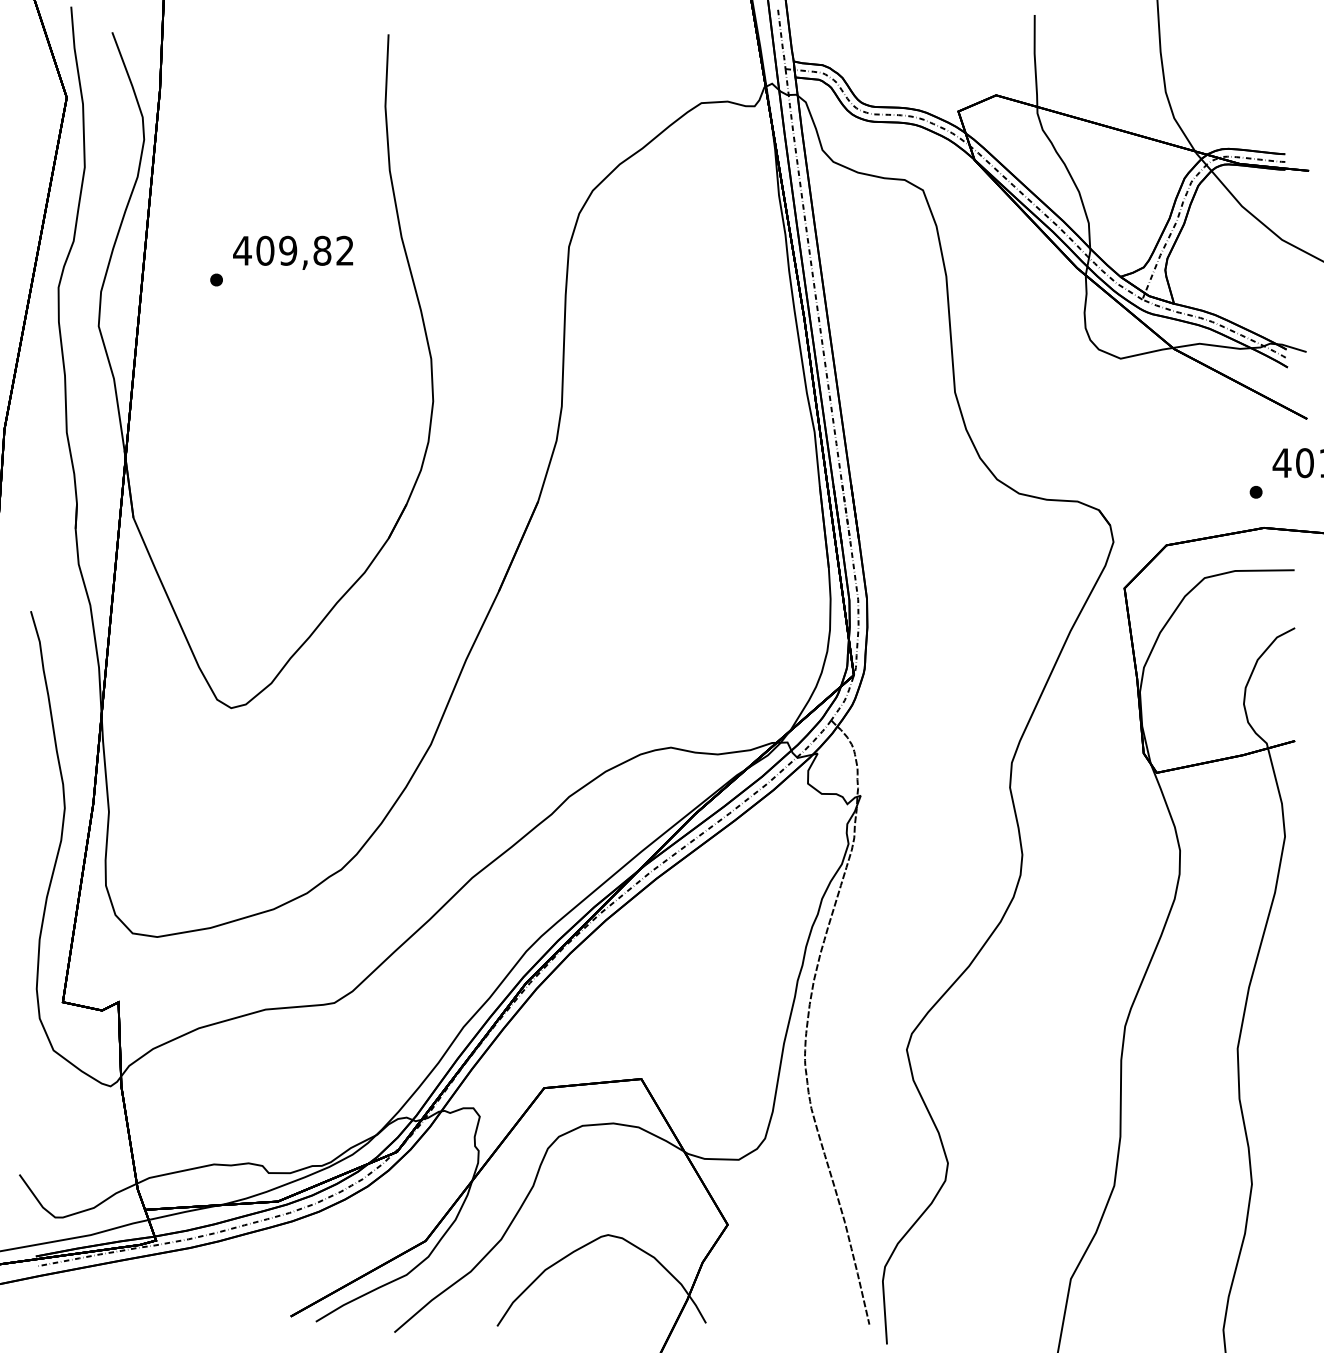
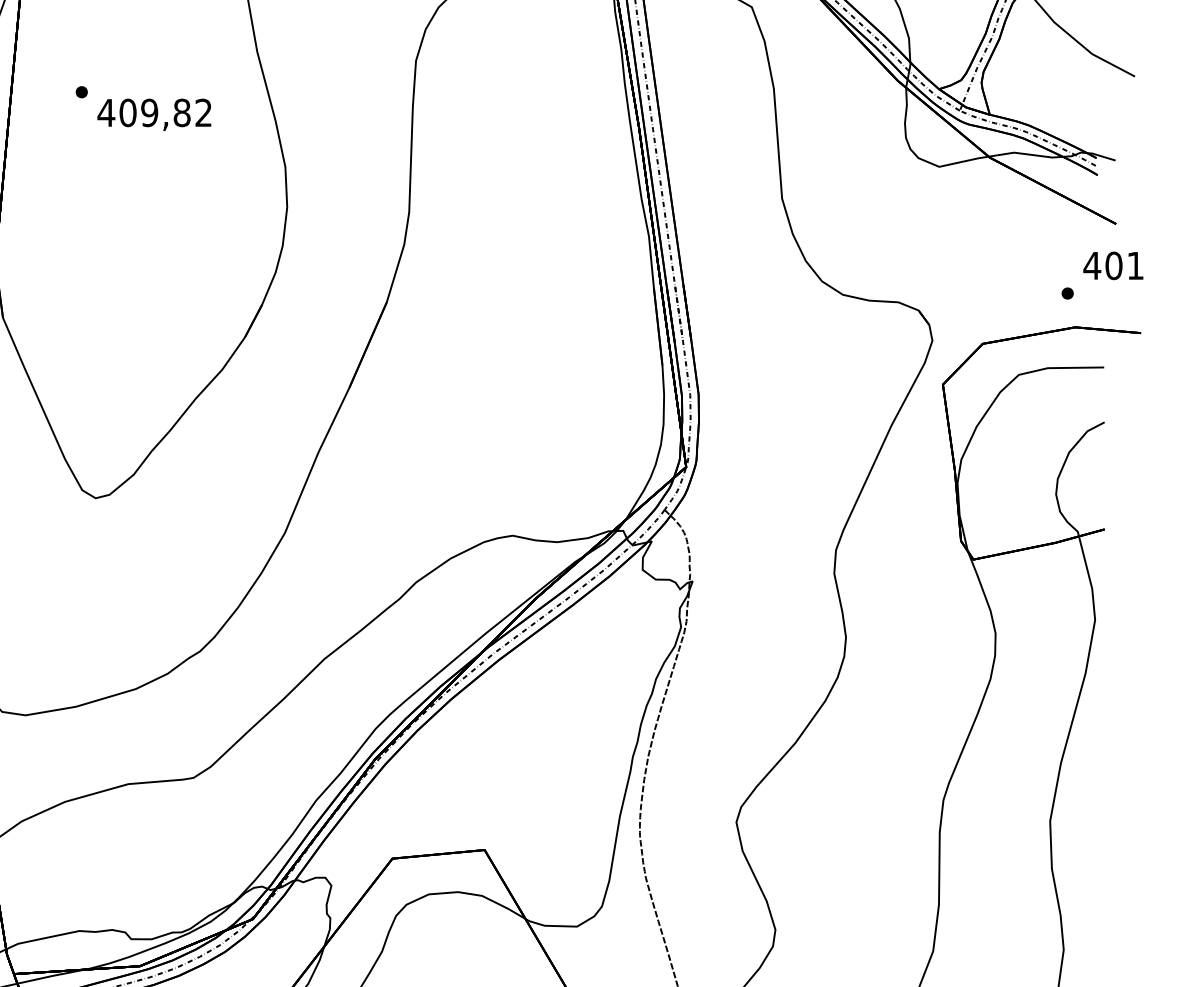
text: (293, 252) -> (154, 114), moved

